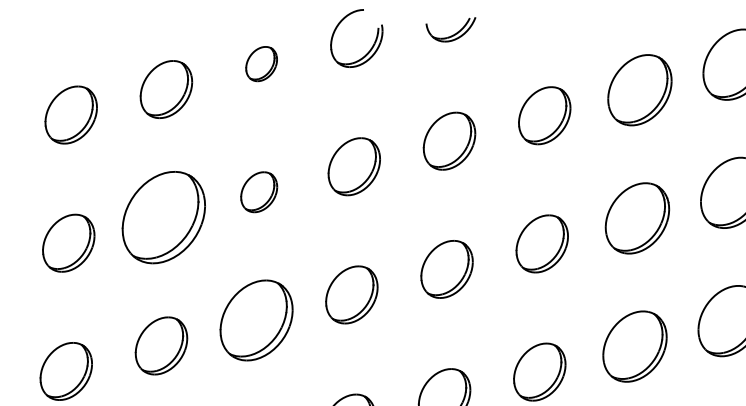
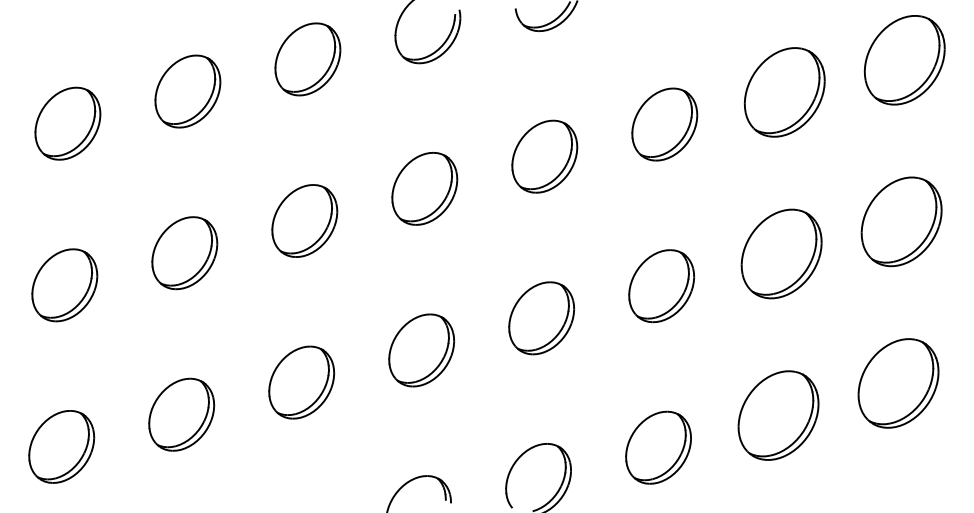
part: (261, 64) -> (307, 59), size x1.67
part: (258, 191) -> (304, 220), size x1.43
part: (163, 218) -> (184, 253), size x0.62
part: (256, 320) -> (301, 382), size x0.71

